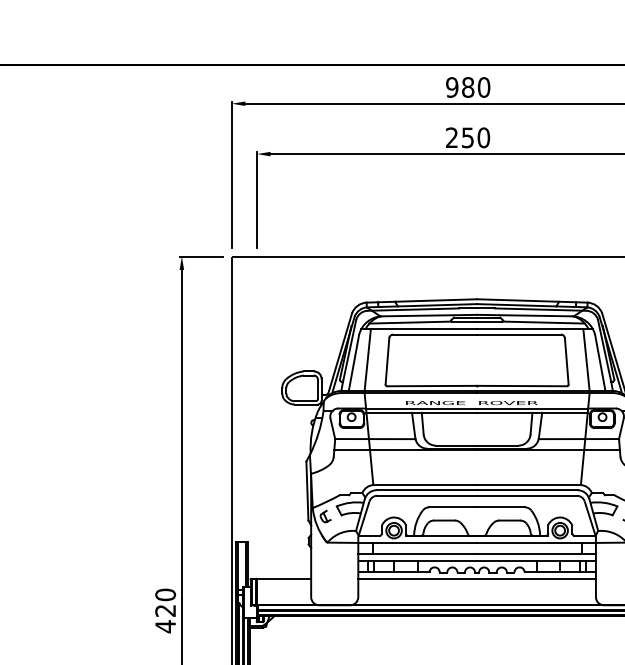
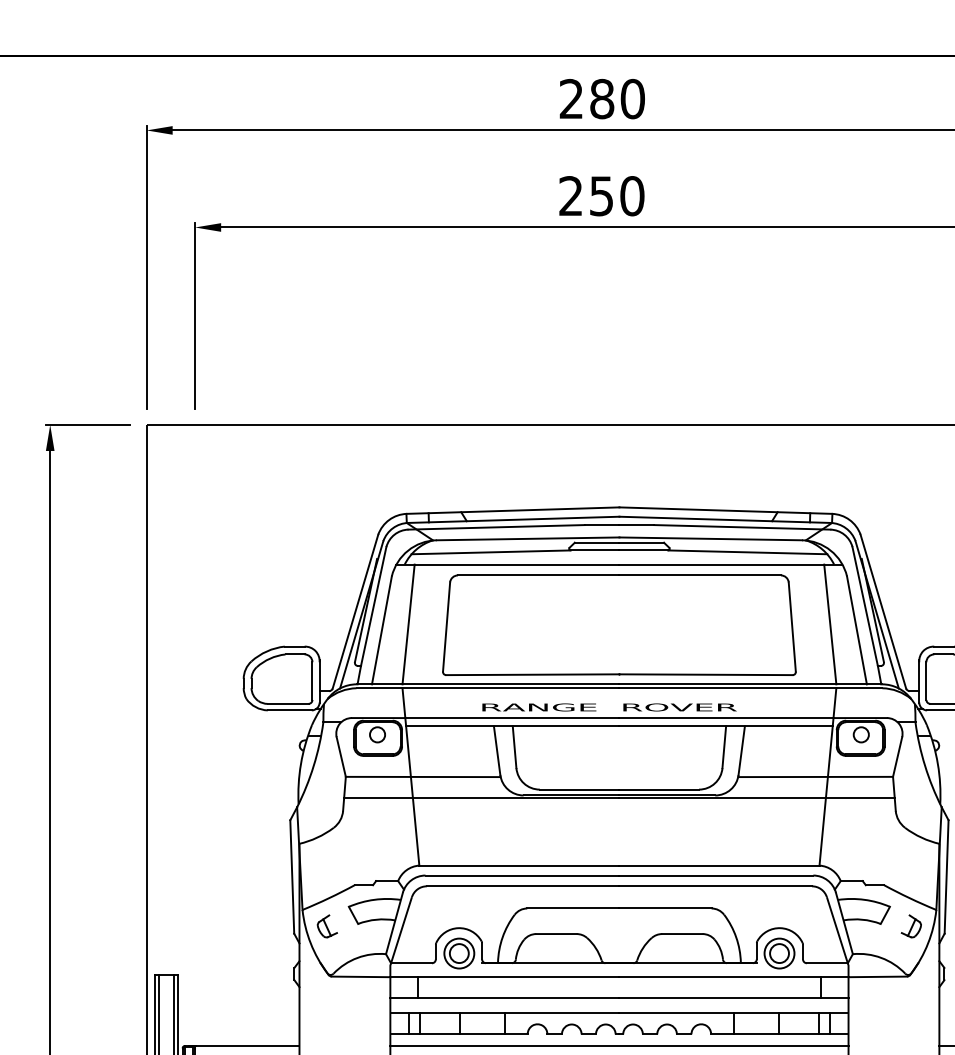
text: (452, 87) -> (571, 99), 980 -> 280

